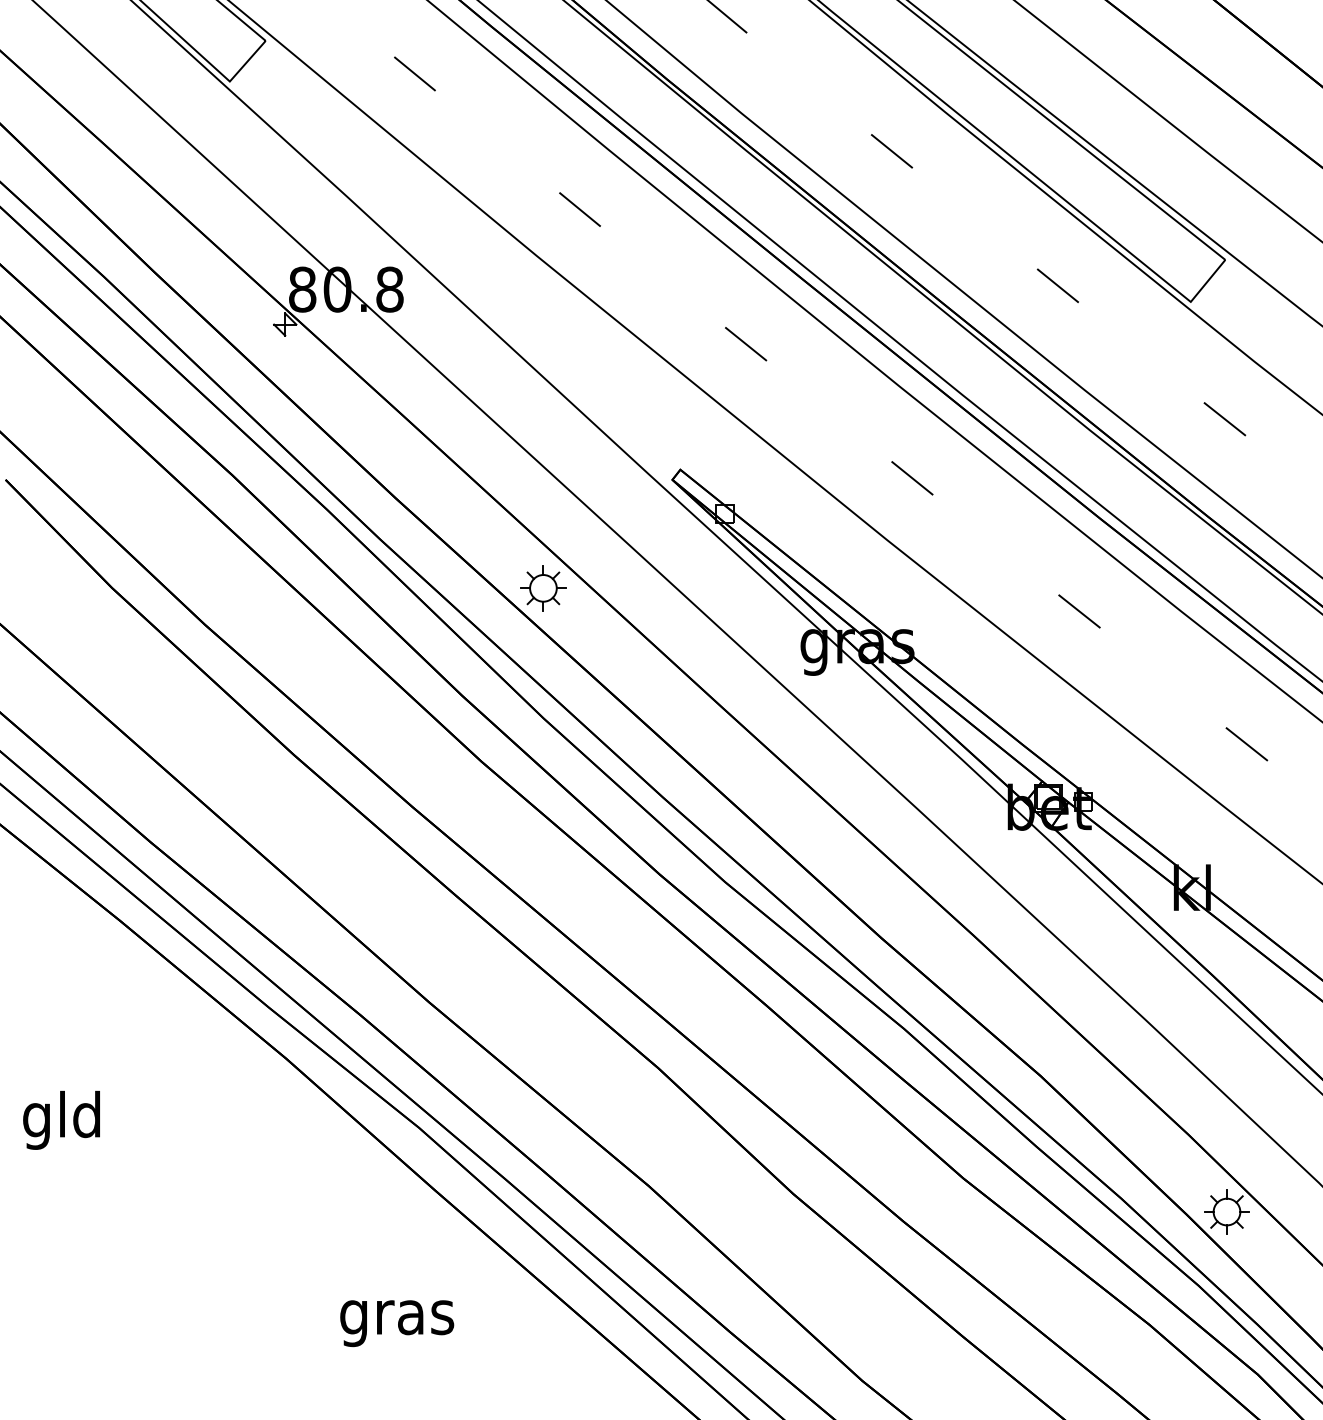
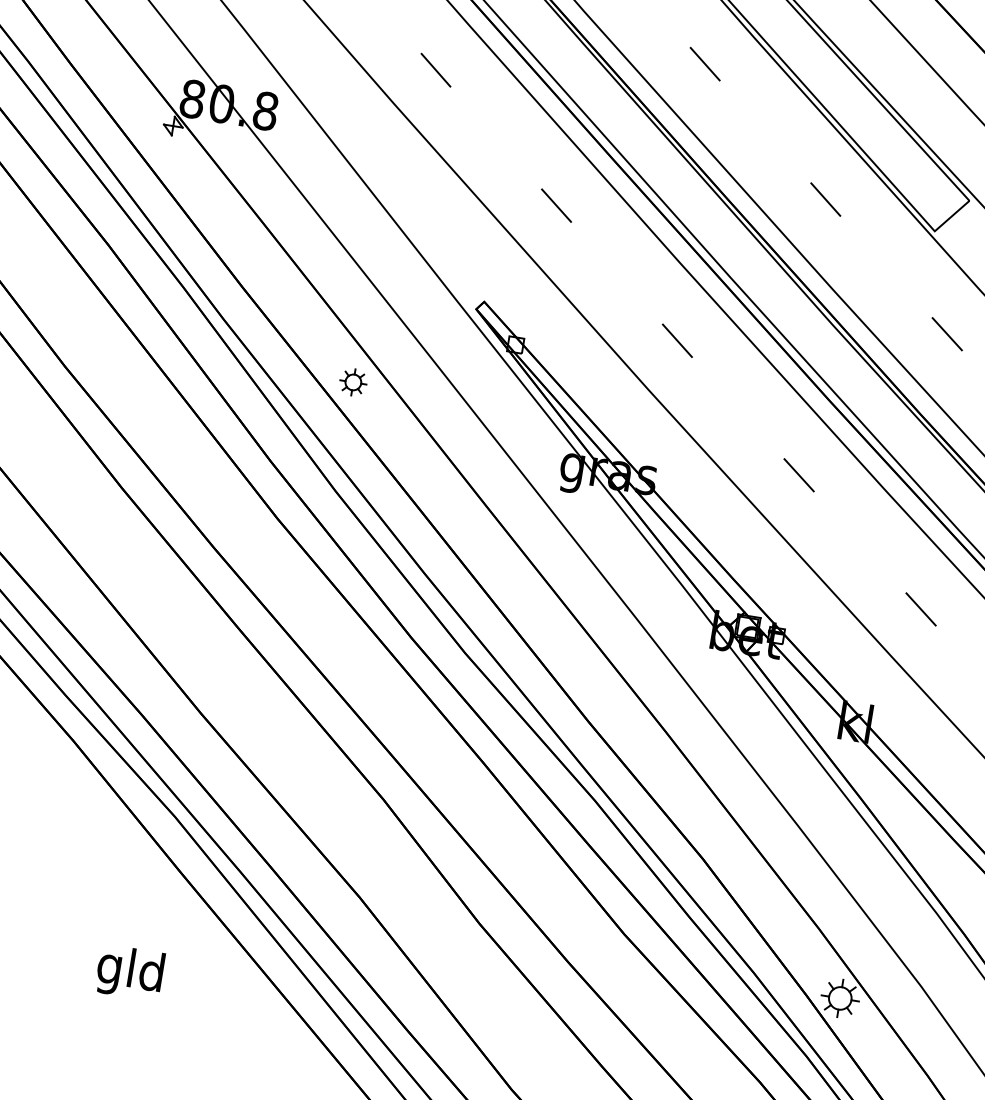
part: (543, 588) -> (353, 382), size x0.7
text: (397, 1317) -> (131, 972), gras -> gld

